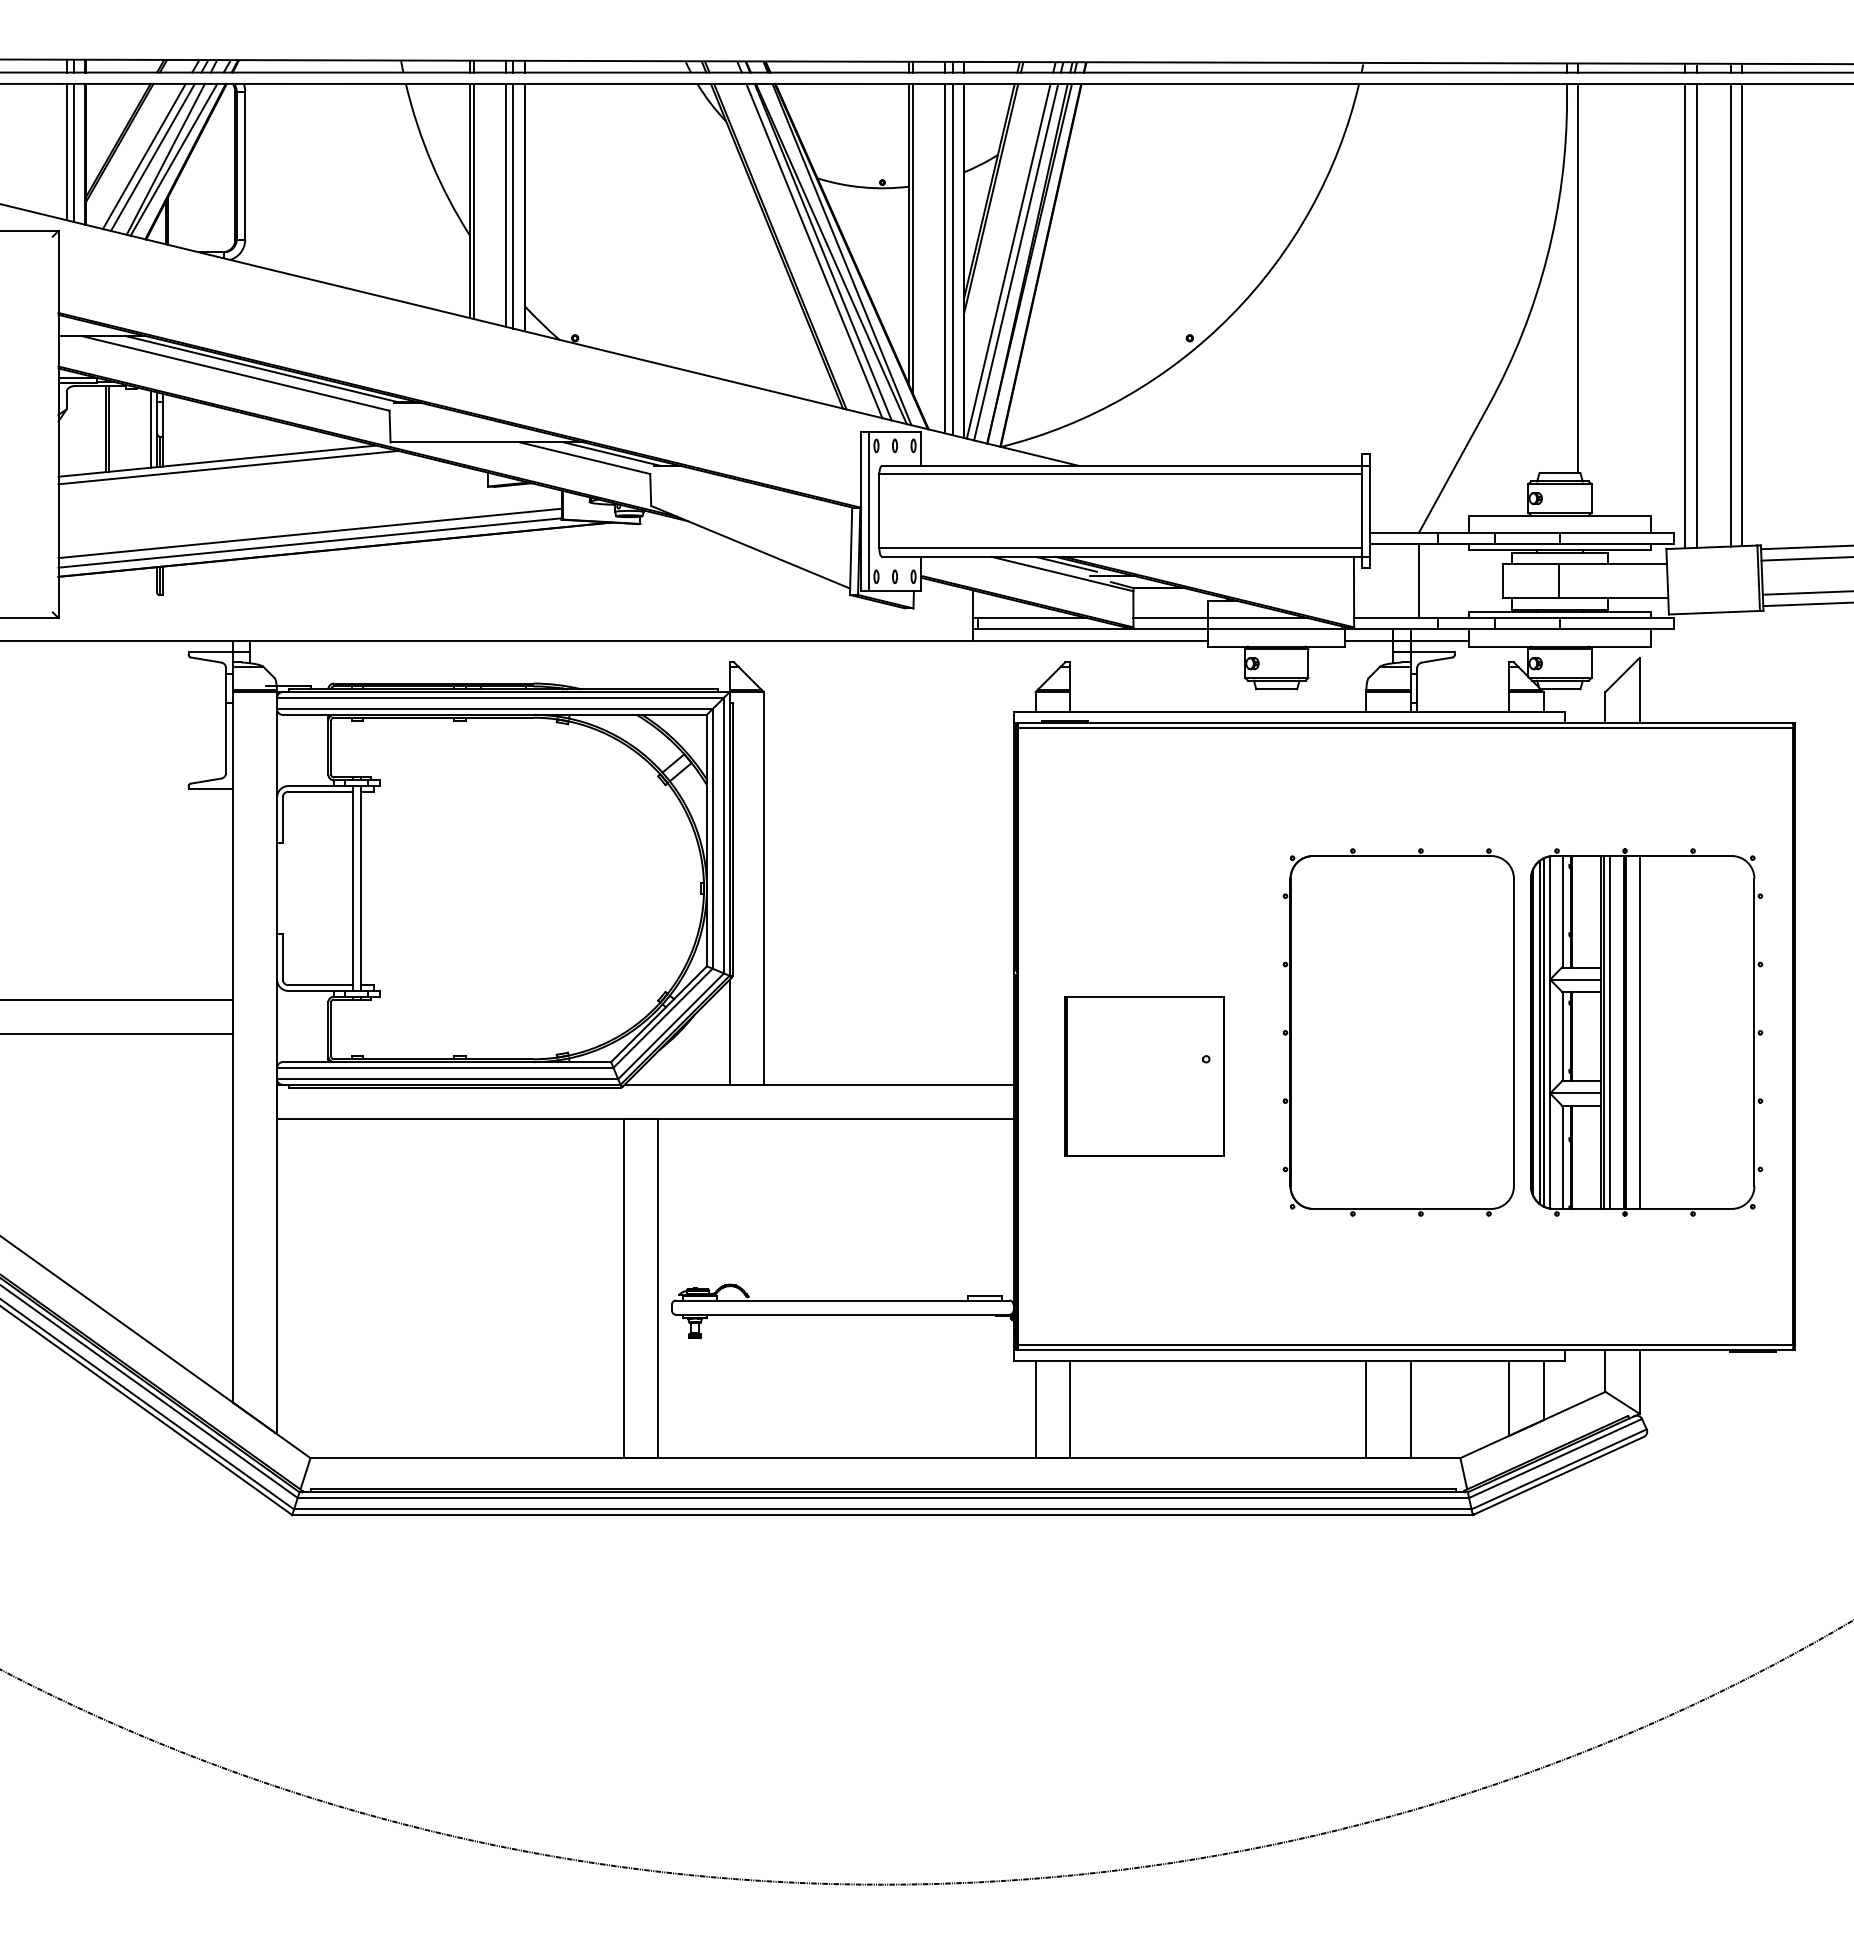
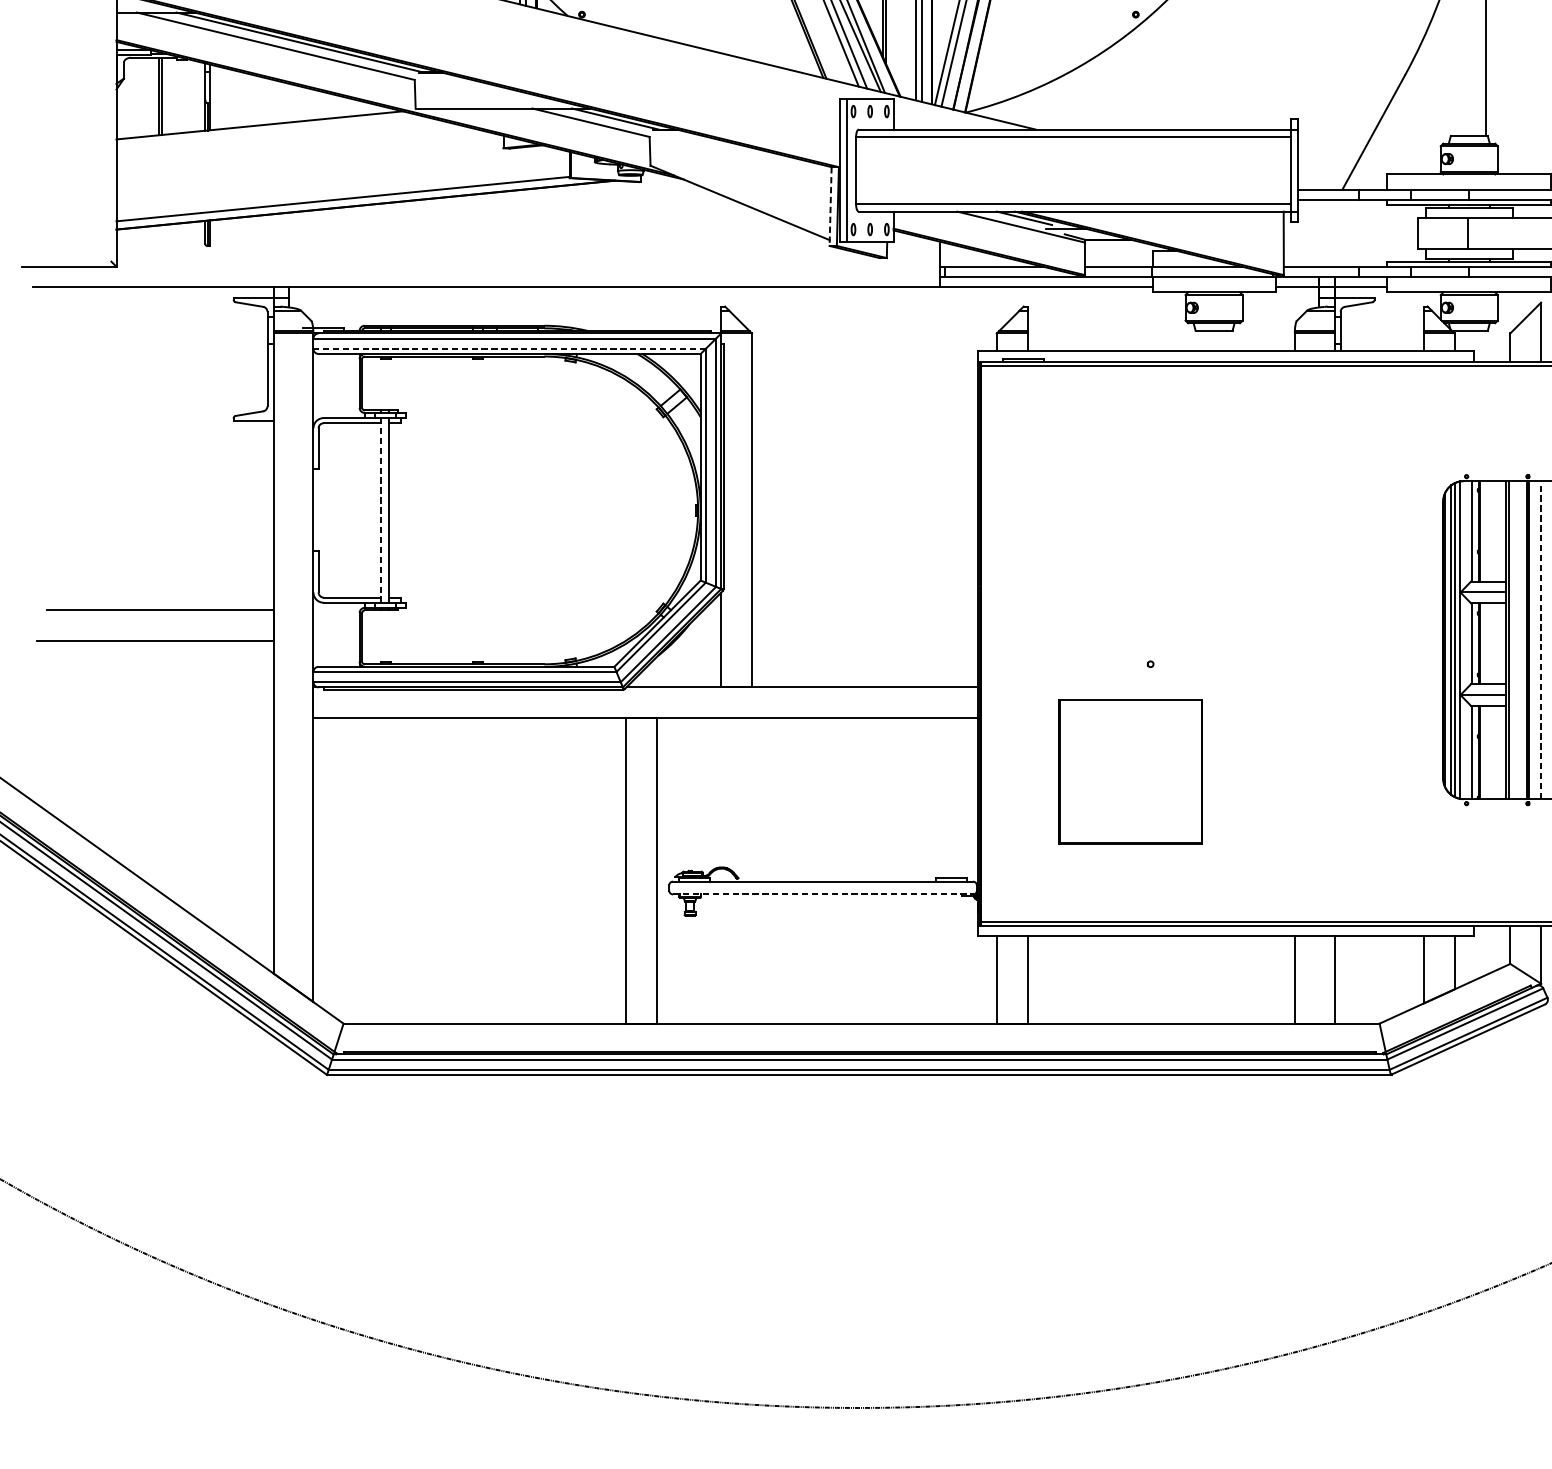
line: (151, 428) -> (200, 95), removed
line: (228, 467) -> (269, 131), removed
line: (309, 533) -> (342, 190), removed
line: (851, 551) -> (830, 206), solid -> dashed
line: (1419, 581) -> (1342, 233), removed
line: (494, 709) -> (509, 349), solid -> dashed
line: (352, 888) -> (381, 510), solid -> dashed
line: (1639, 1031) -> (1540, 639), solid -> dashed
part: (1398, 1032) -> (1323, 640), removed
line: (1610, 1032) -> (1514, 640), removed
part: (1144, 1076) -> (1130, 771), moved
line: (842, 1314) -> (822, 894), solid -> dashed

